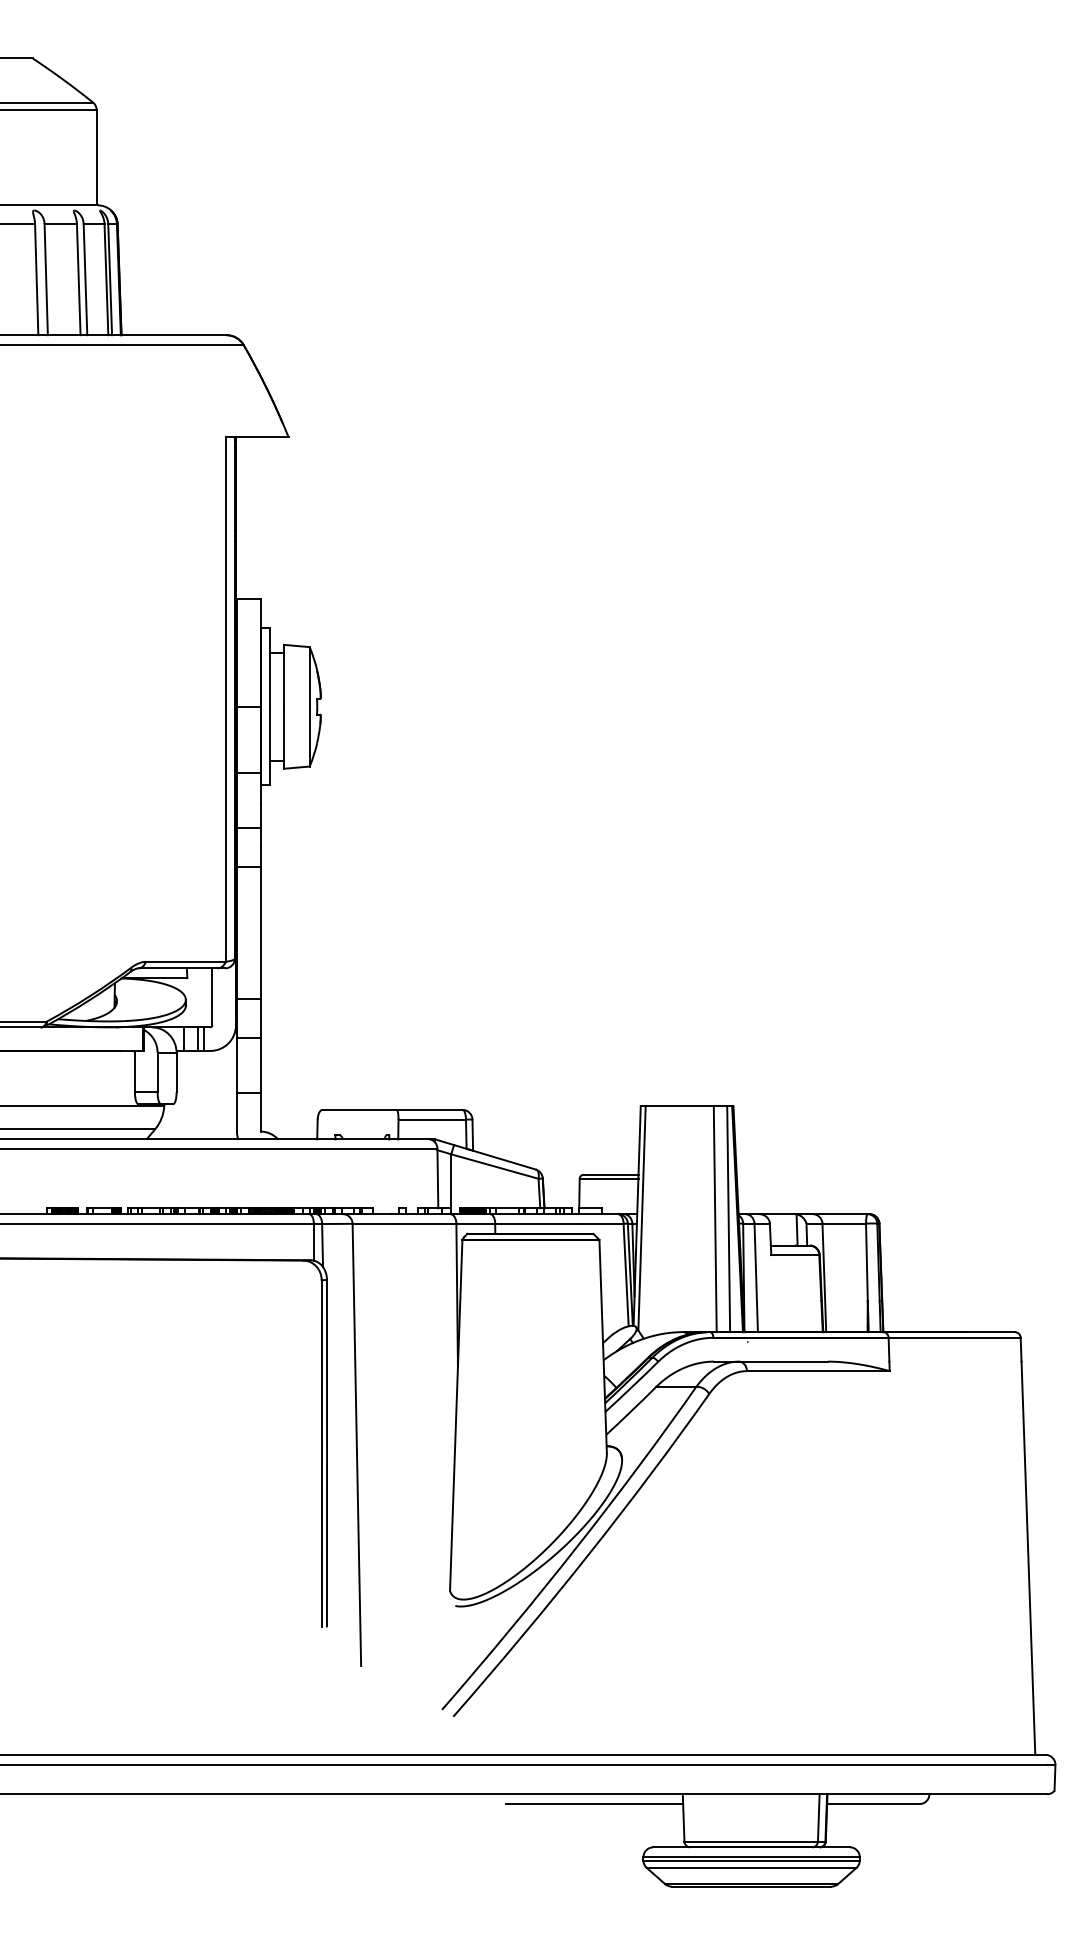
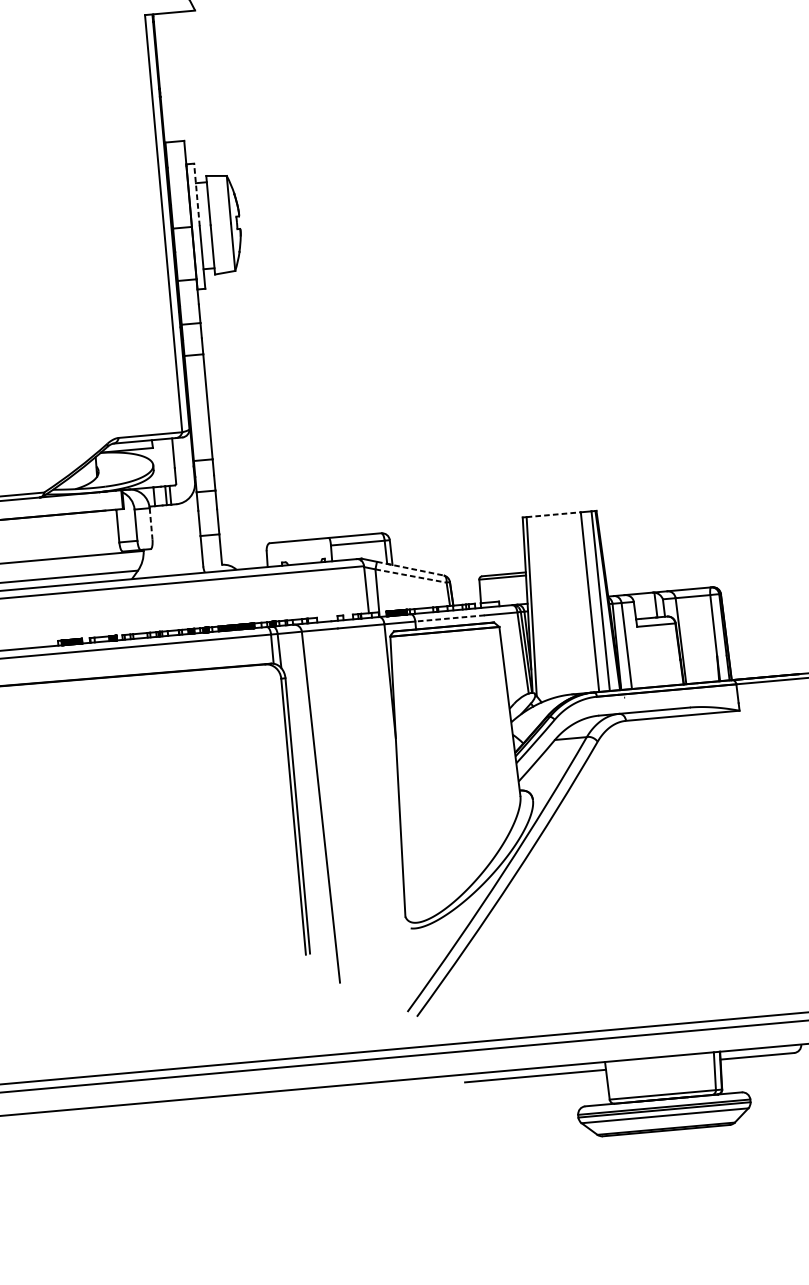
line: (270, 667) -> (197, 194), solid -> dashed
line: (176, 1072) -> (151, 523), solid -> dashed
line: (680, 1106) -> (554, 515), solid -> dashed
line: (494, 1157) -> (410, 568), solid -> dashed
line: (495, 1166) -> (411, 575), solid -> dashed
line: (538, 1223) -> (449, 618), solid -> dashed

